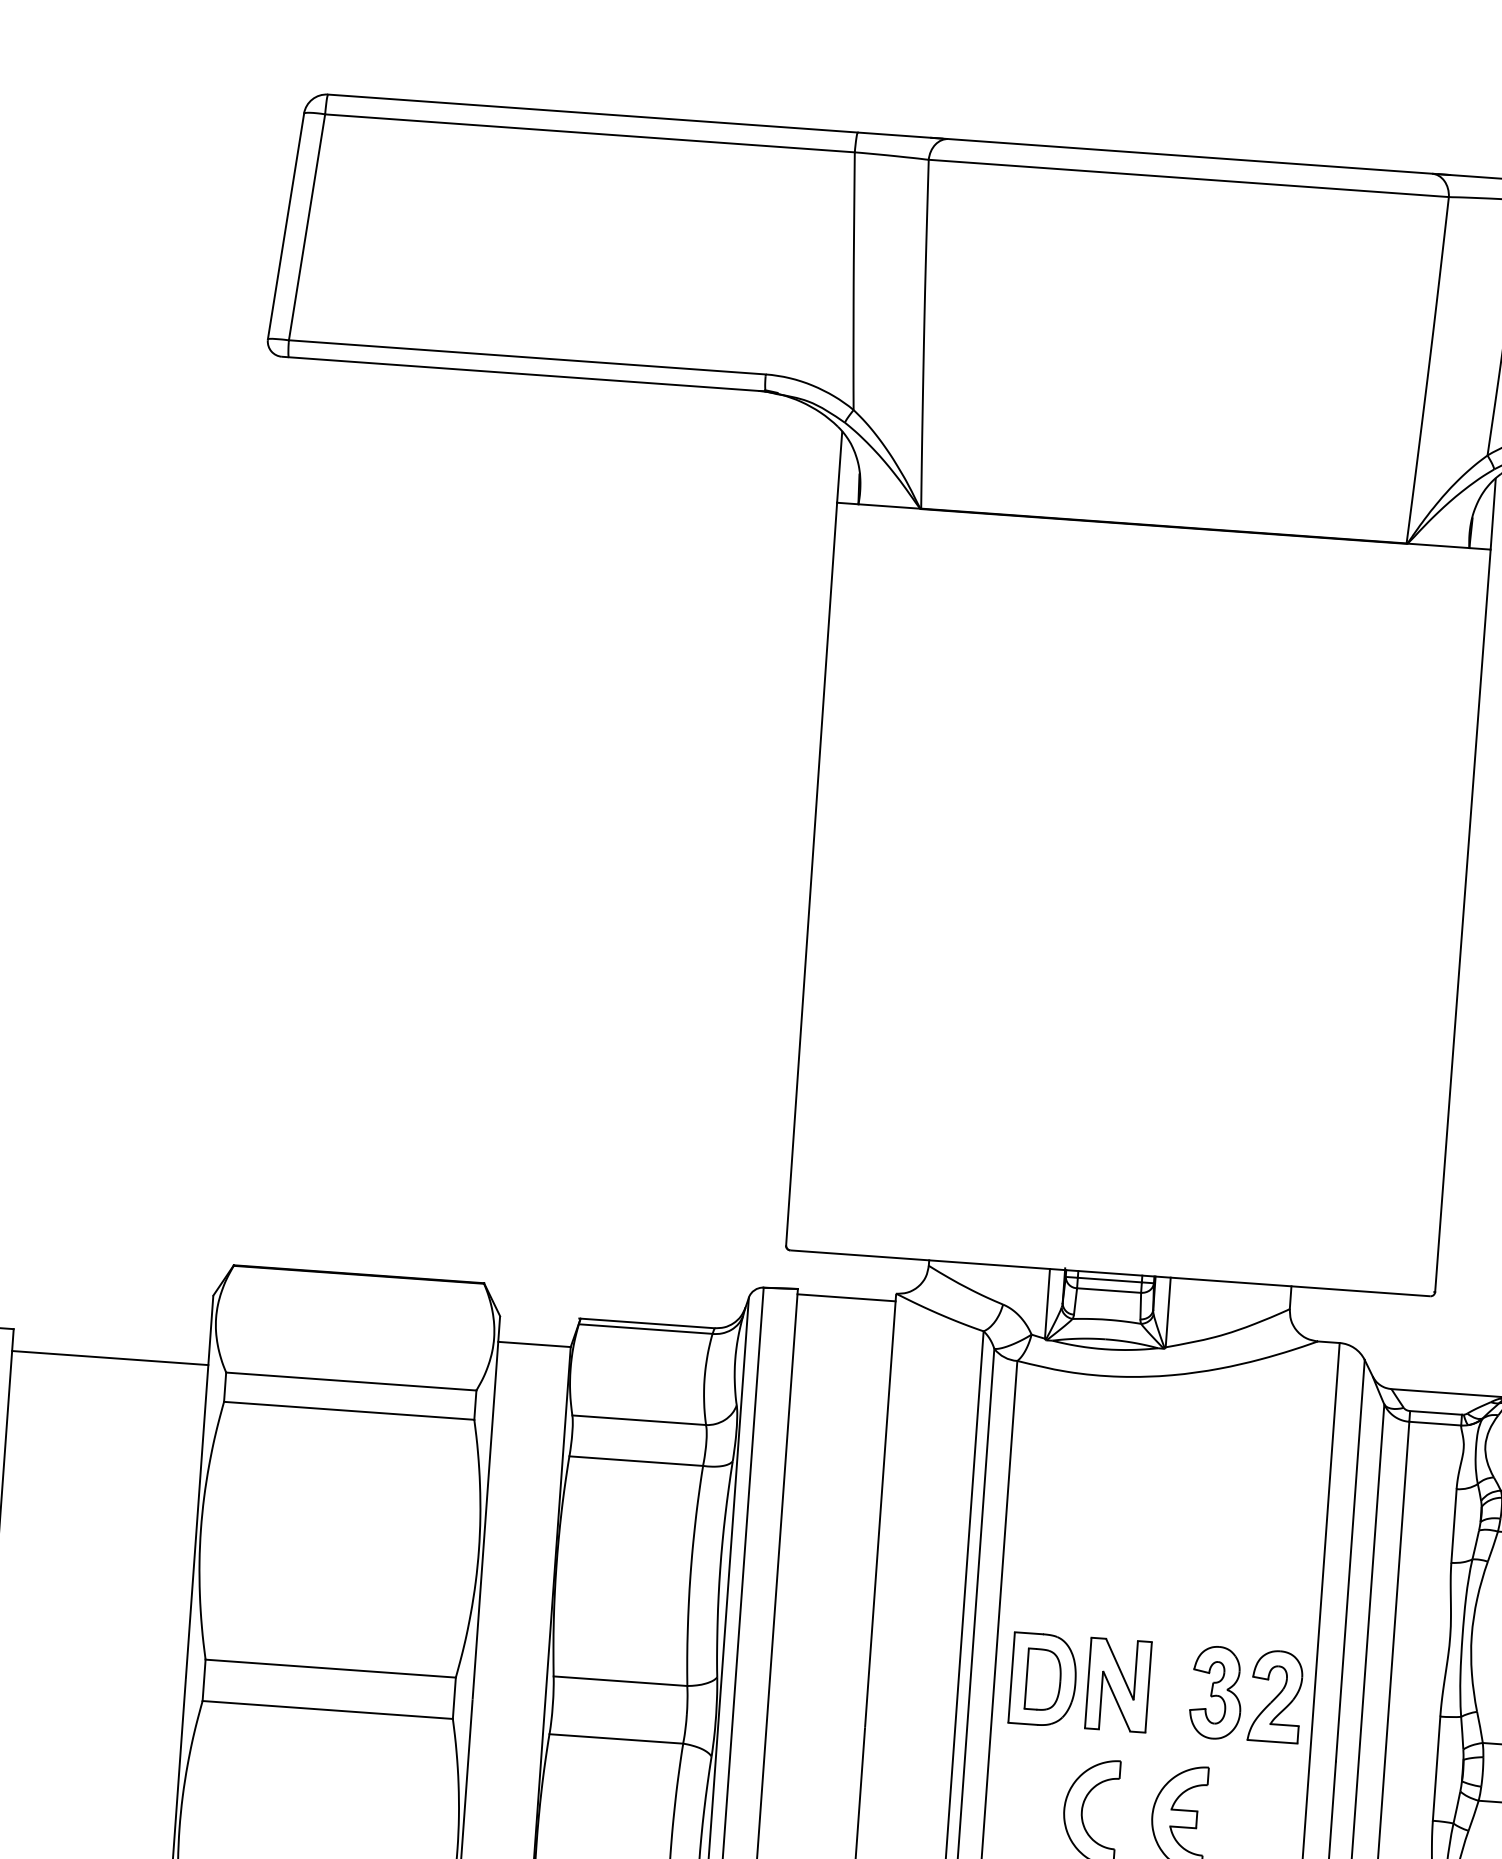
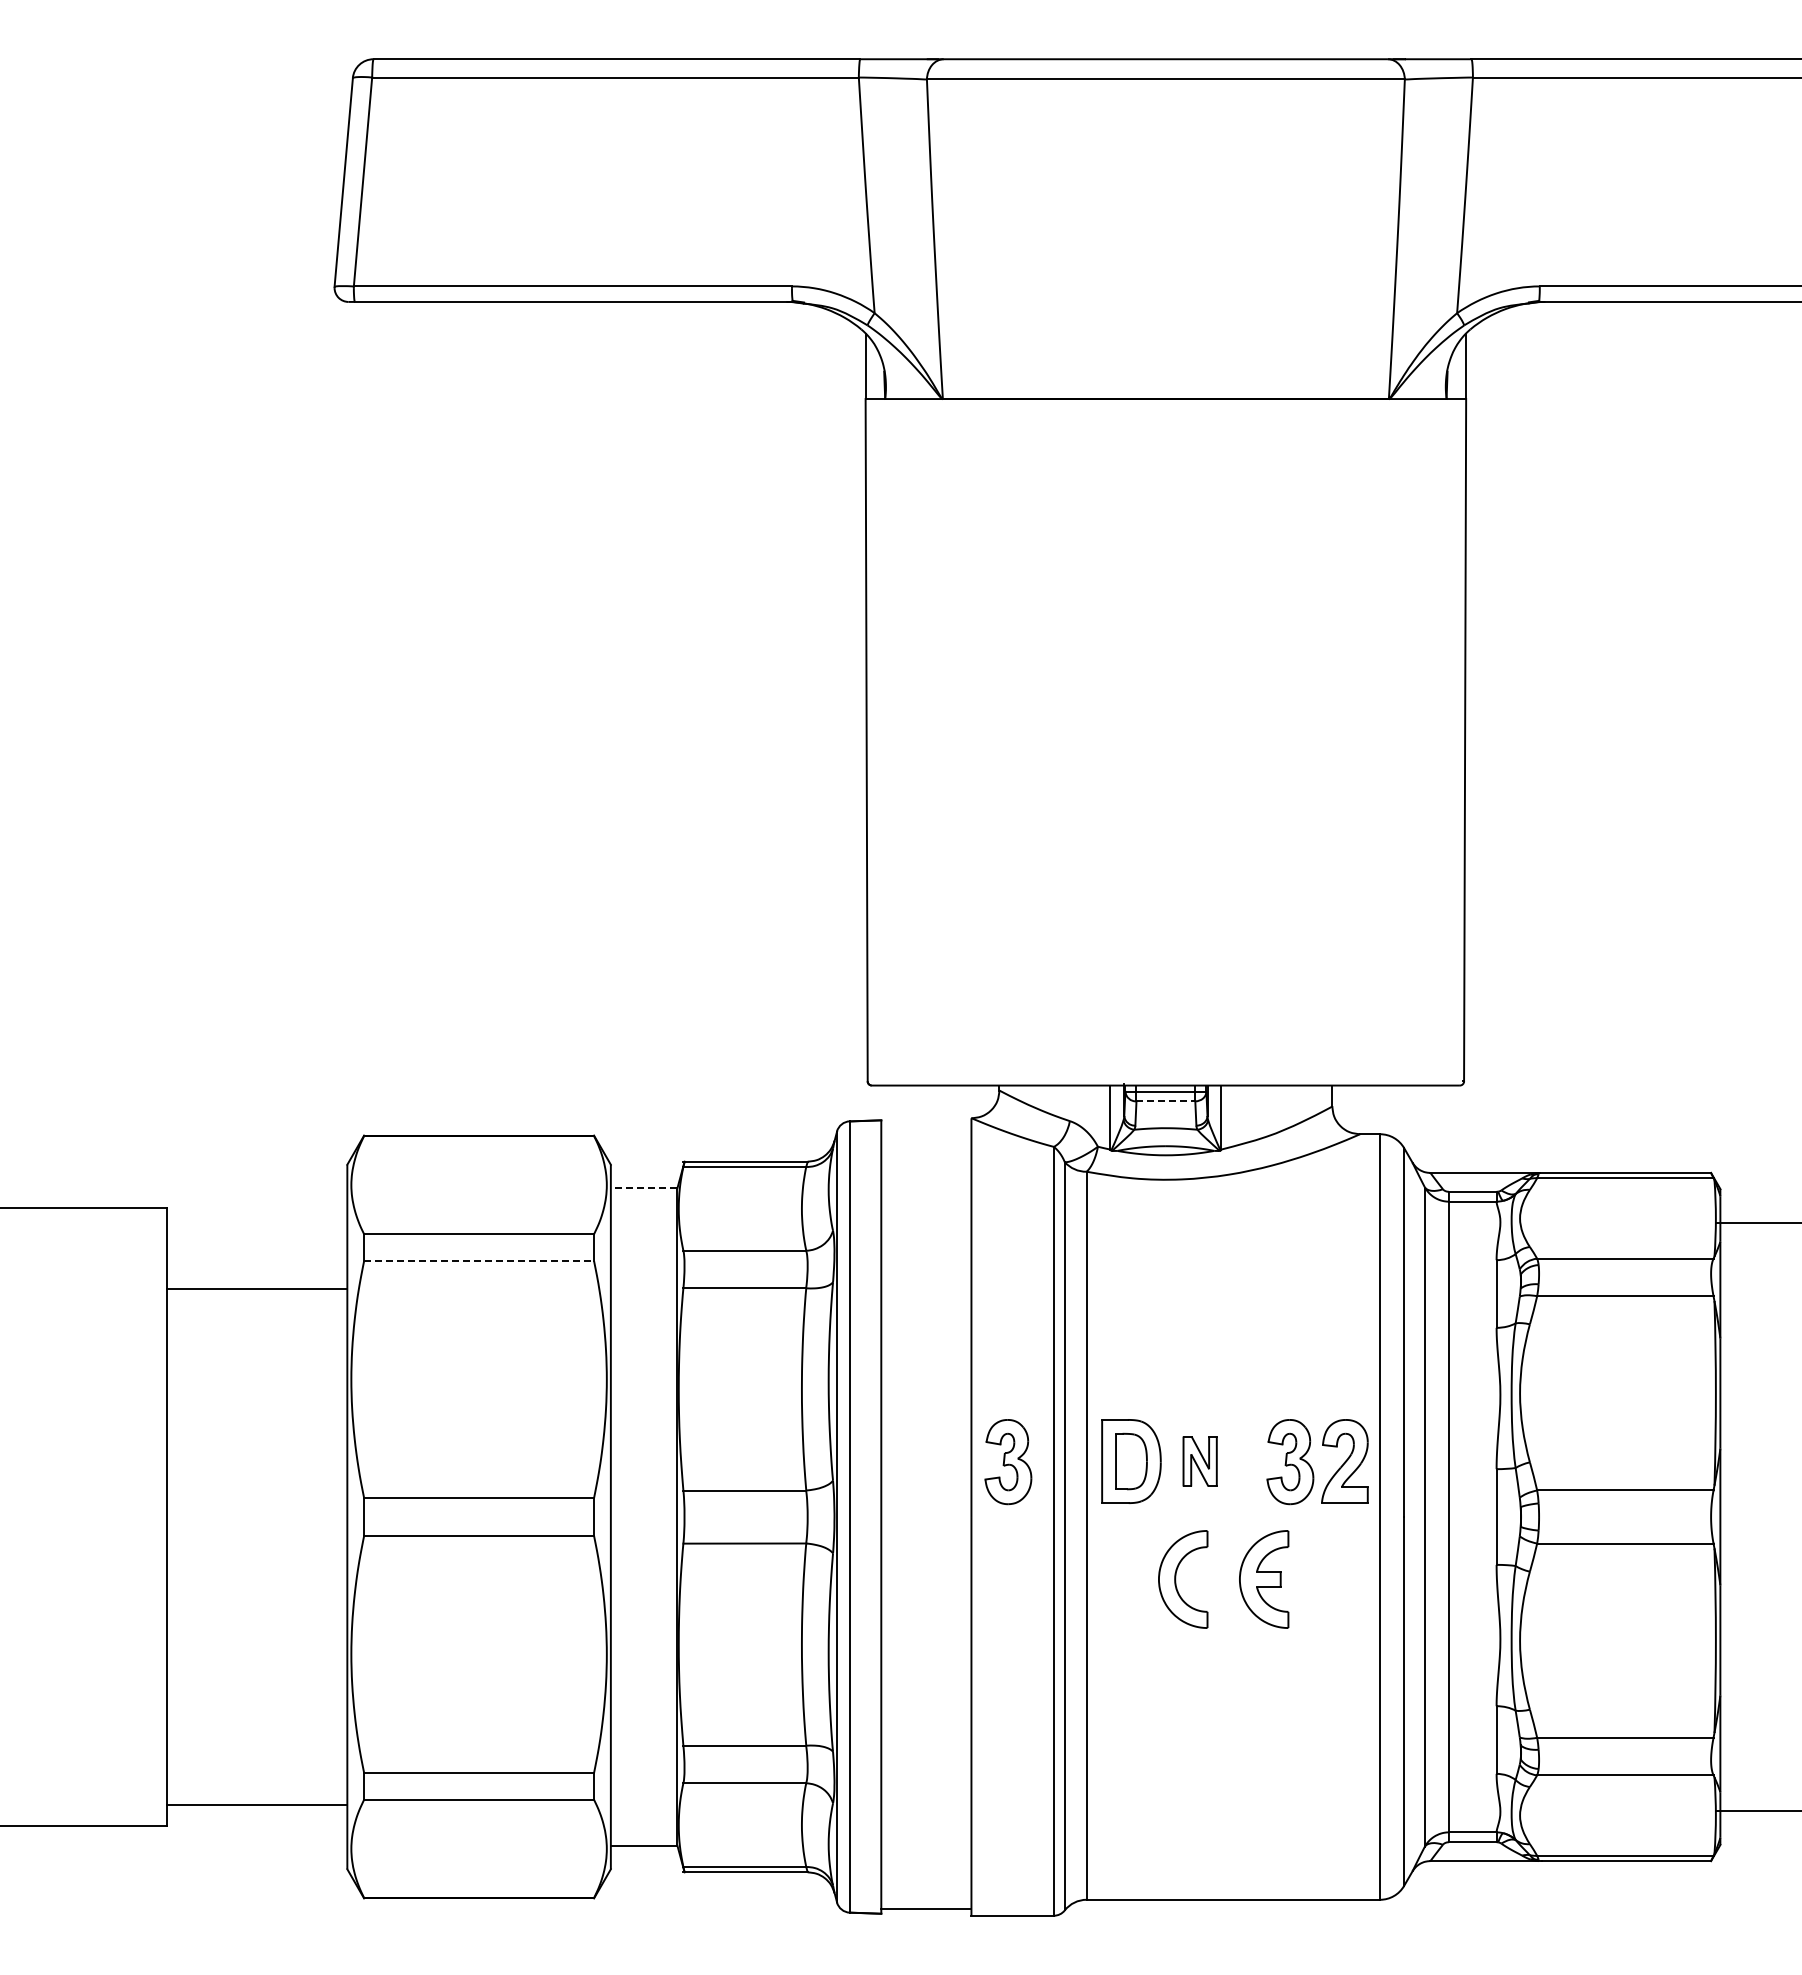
line: (1109, 1290) -> (1166, 1101), solid -> dashed
line: (846, 1298) -> (926, 1125), removed
line: (533, 1344) -> (643, 1188), solid -> dashed
line: (110, 1358) -> (257, 1288), moved
line: (349, 1411) -> (479, 1261), solid -> dashed
part: (909, 1671) -> (1008, 1462), added
part: (1117, 1685) -> (1199, 1461), size x0.6

